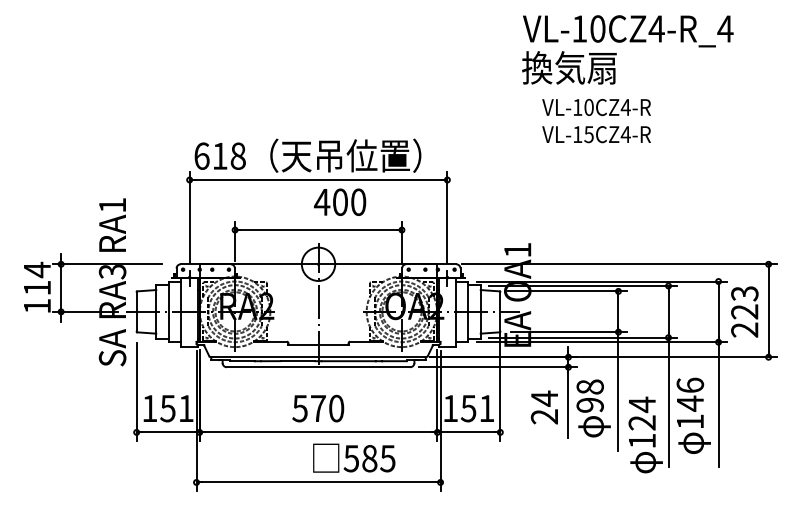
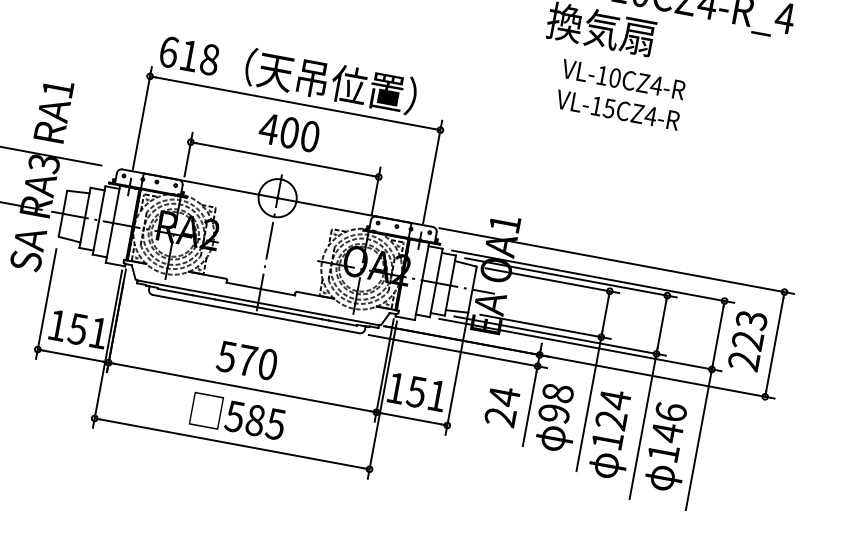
text: (340, 201) -> (289, 131), moved
text: (645, 434) -> (612, 434), moved
text: (354, 457) -> (238, 415), moved

